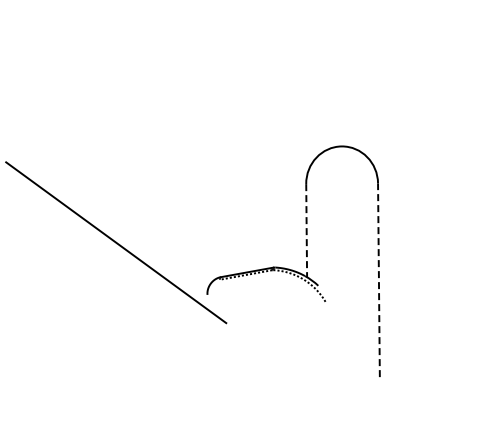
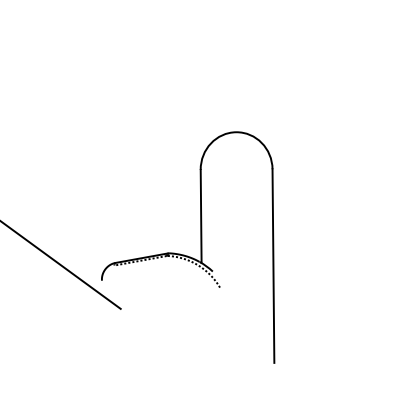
line: (306, 230) -> (200, 216), dashed -> solid
line: (378, 280) -> (272, 266), dashed -> solid

